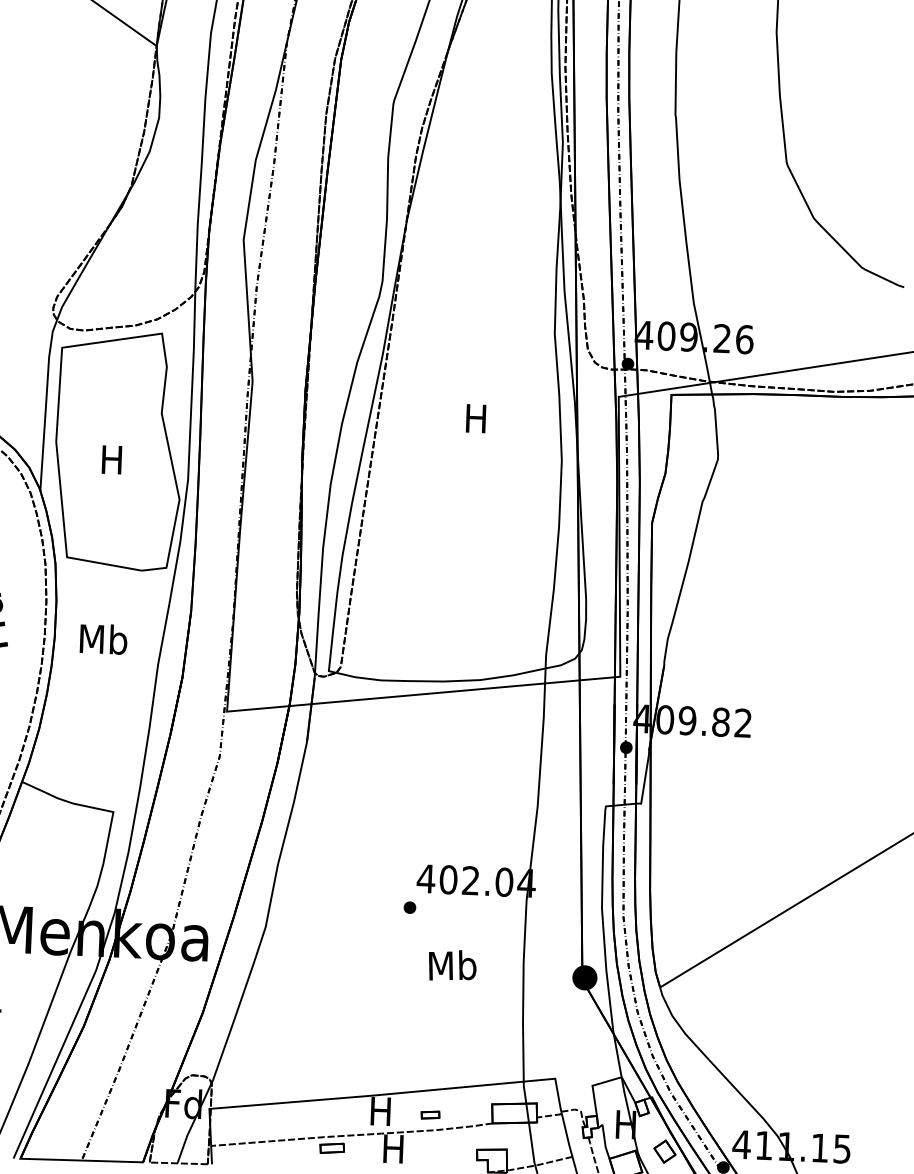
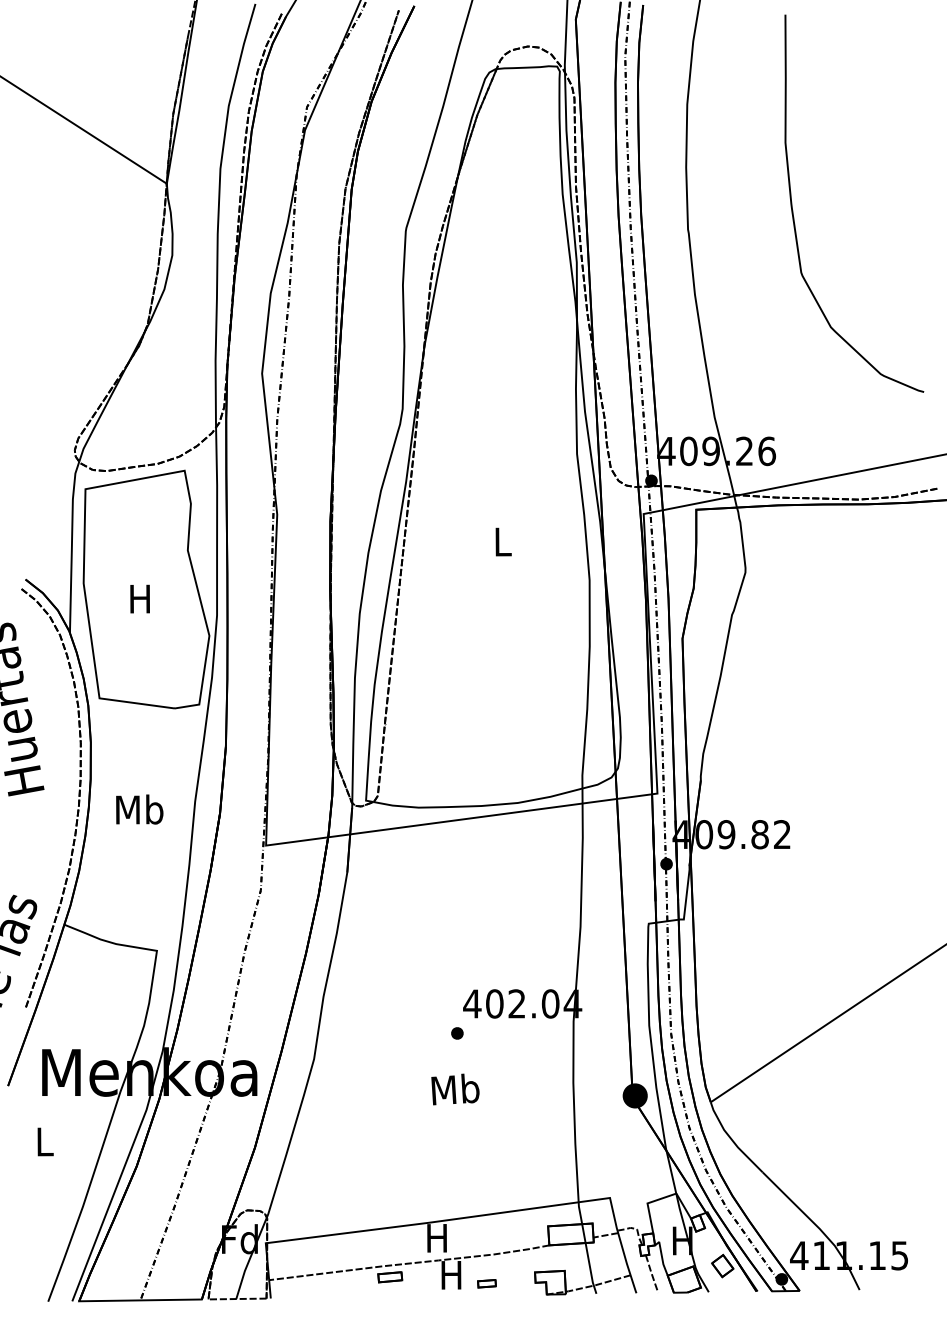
text: (475, 418) -> (501, 541), H -> L
text: (103, 639) -> (139, 809), moved
text: (452, 965) -> (455, 1089), moved
part: (430, 1114) -> (486, 1283), moved

